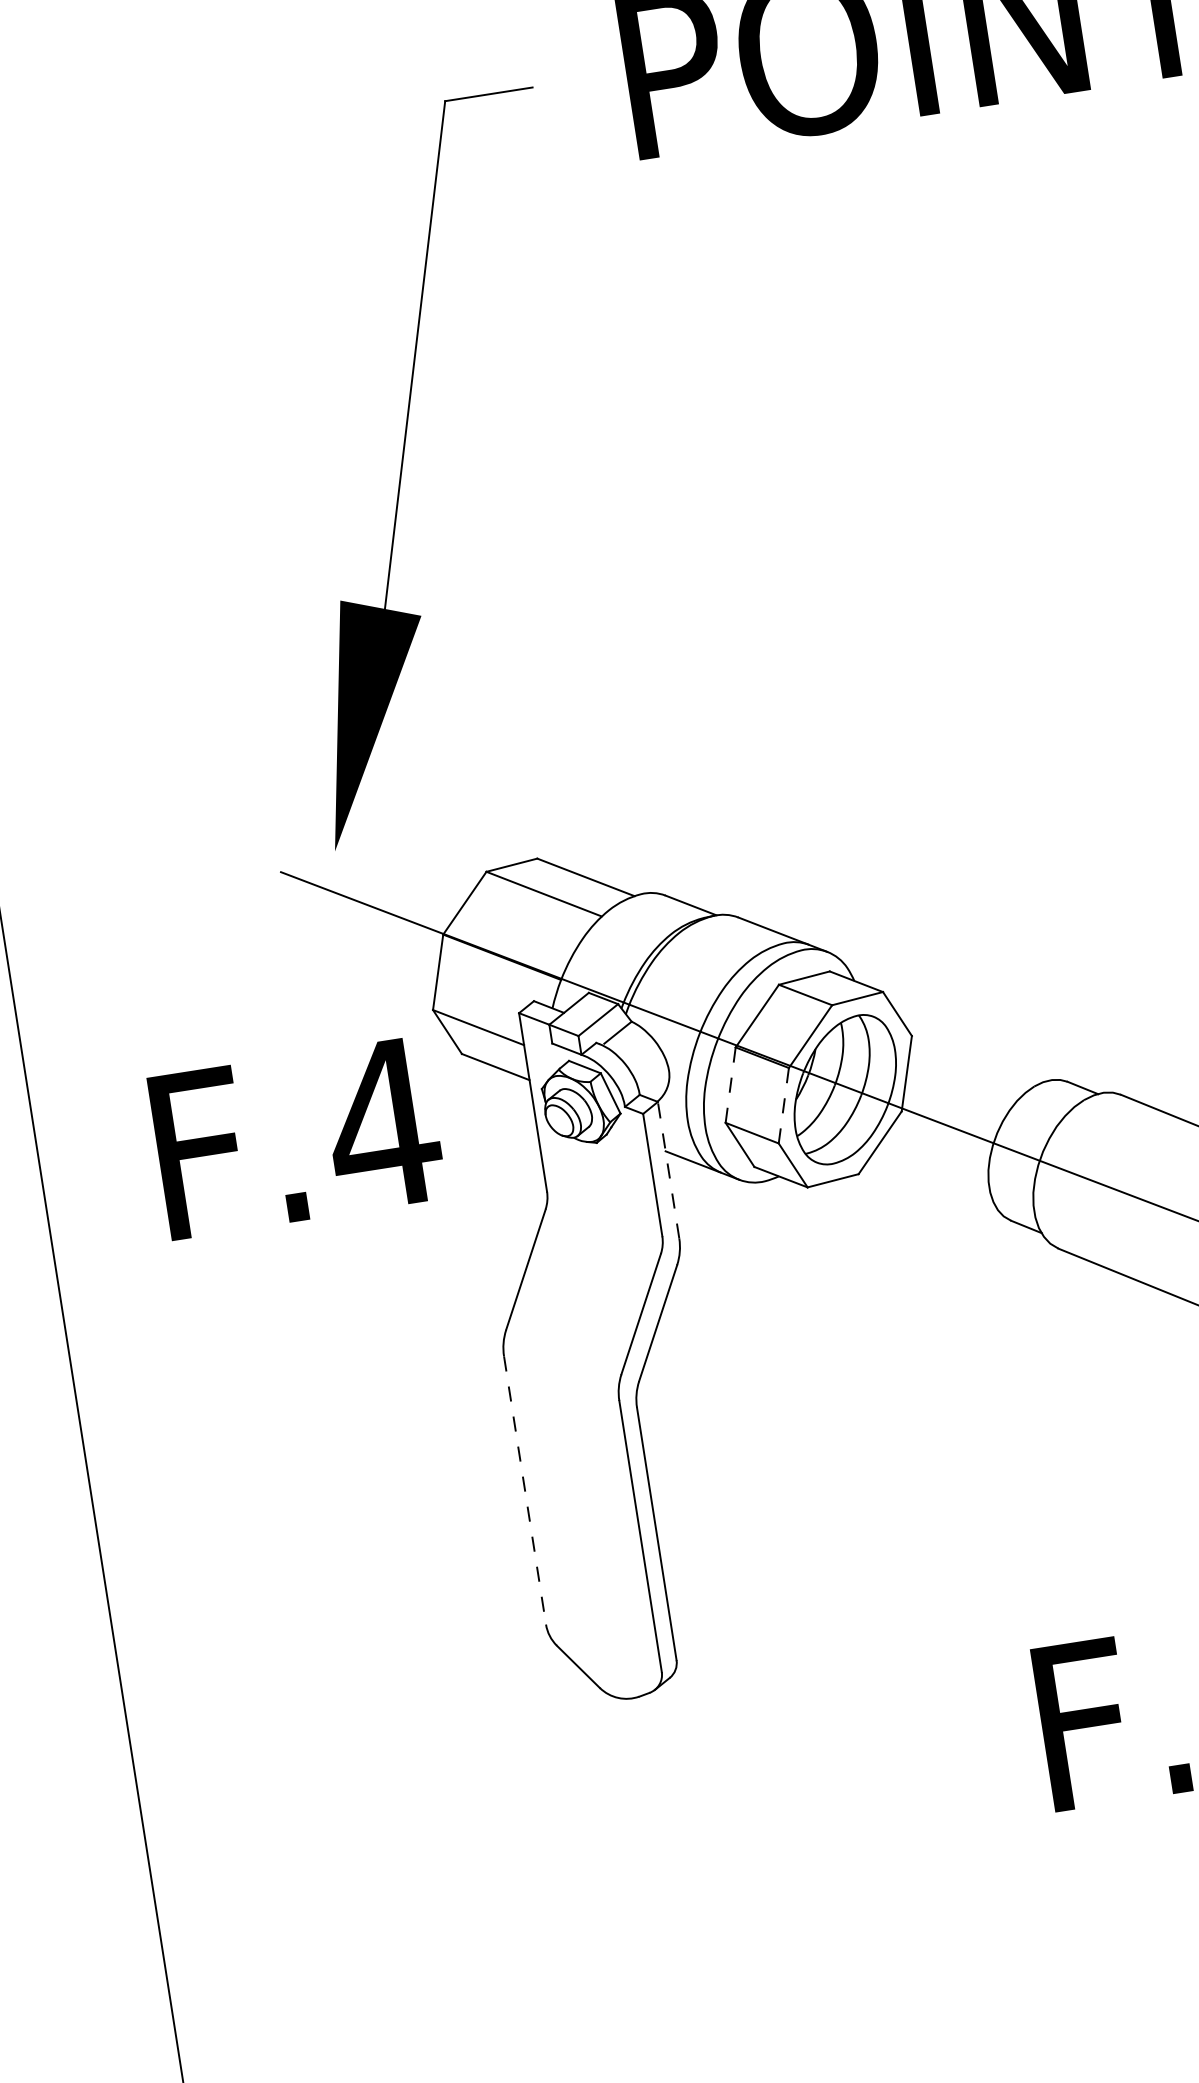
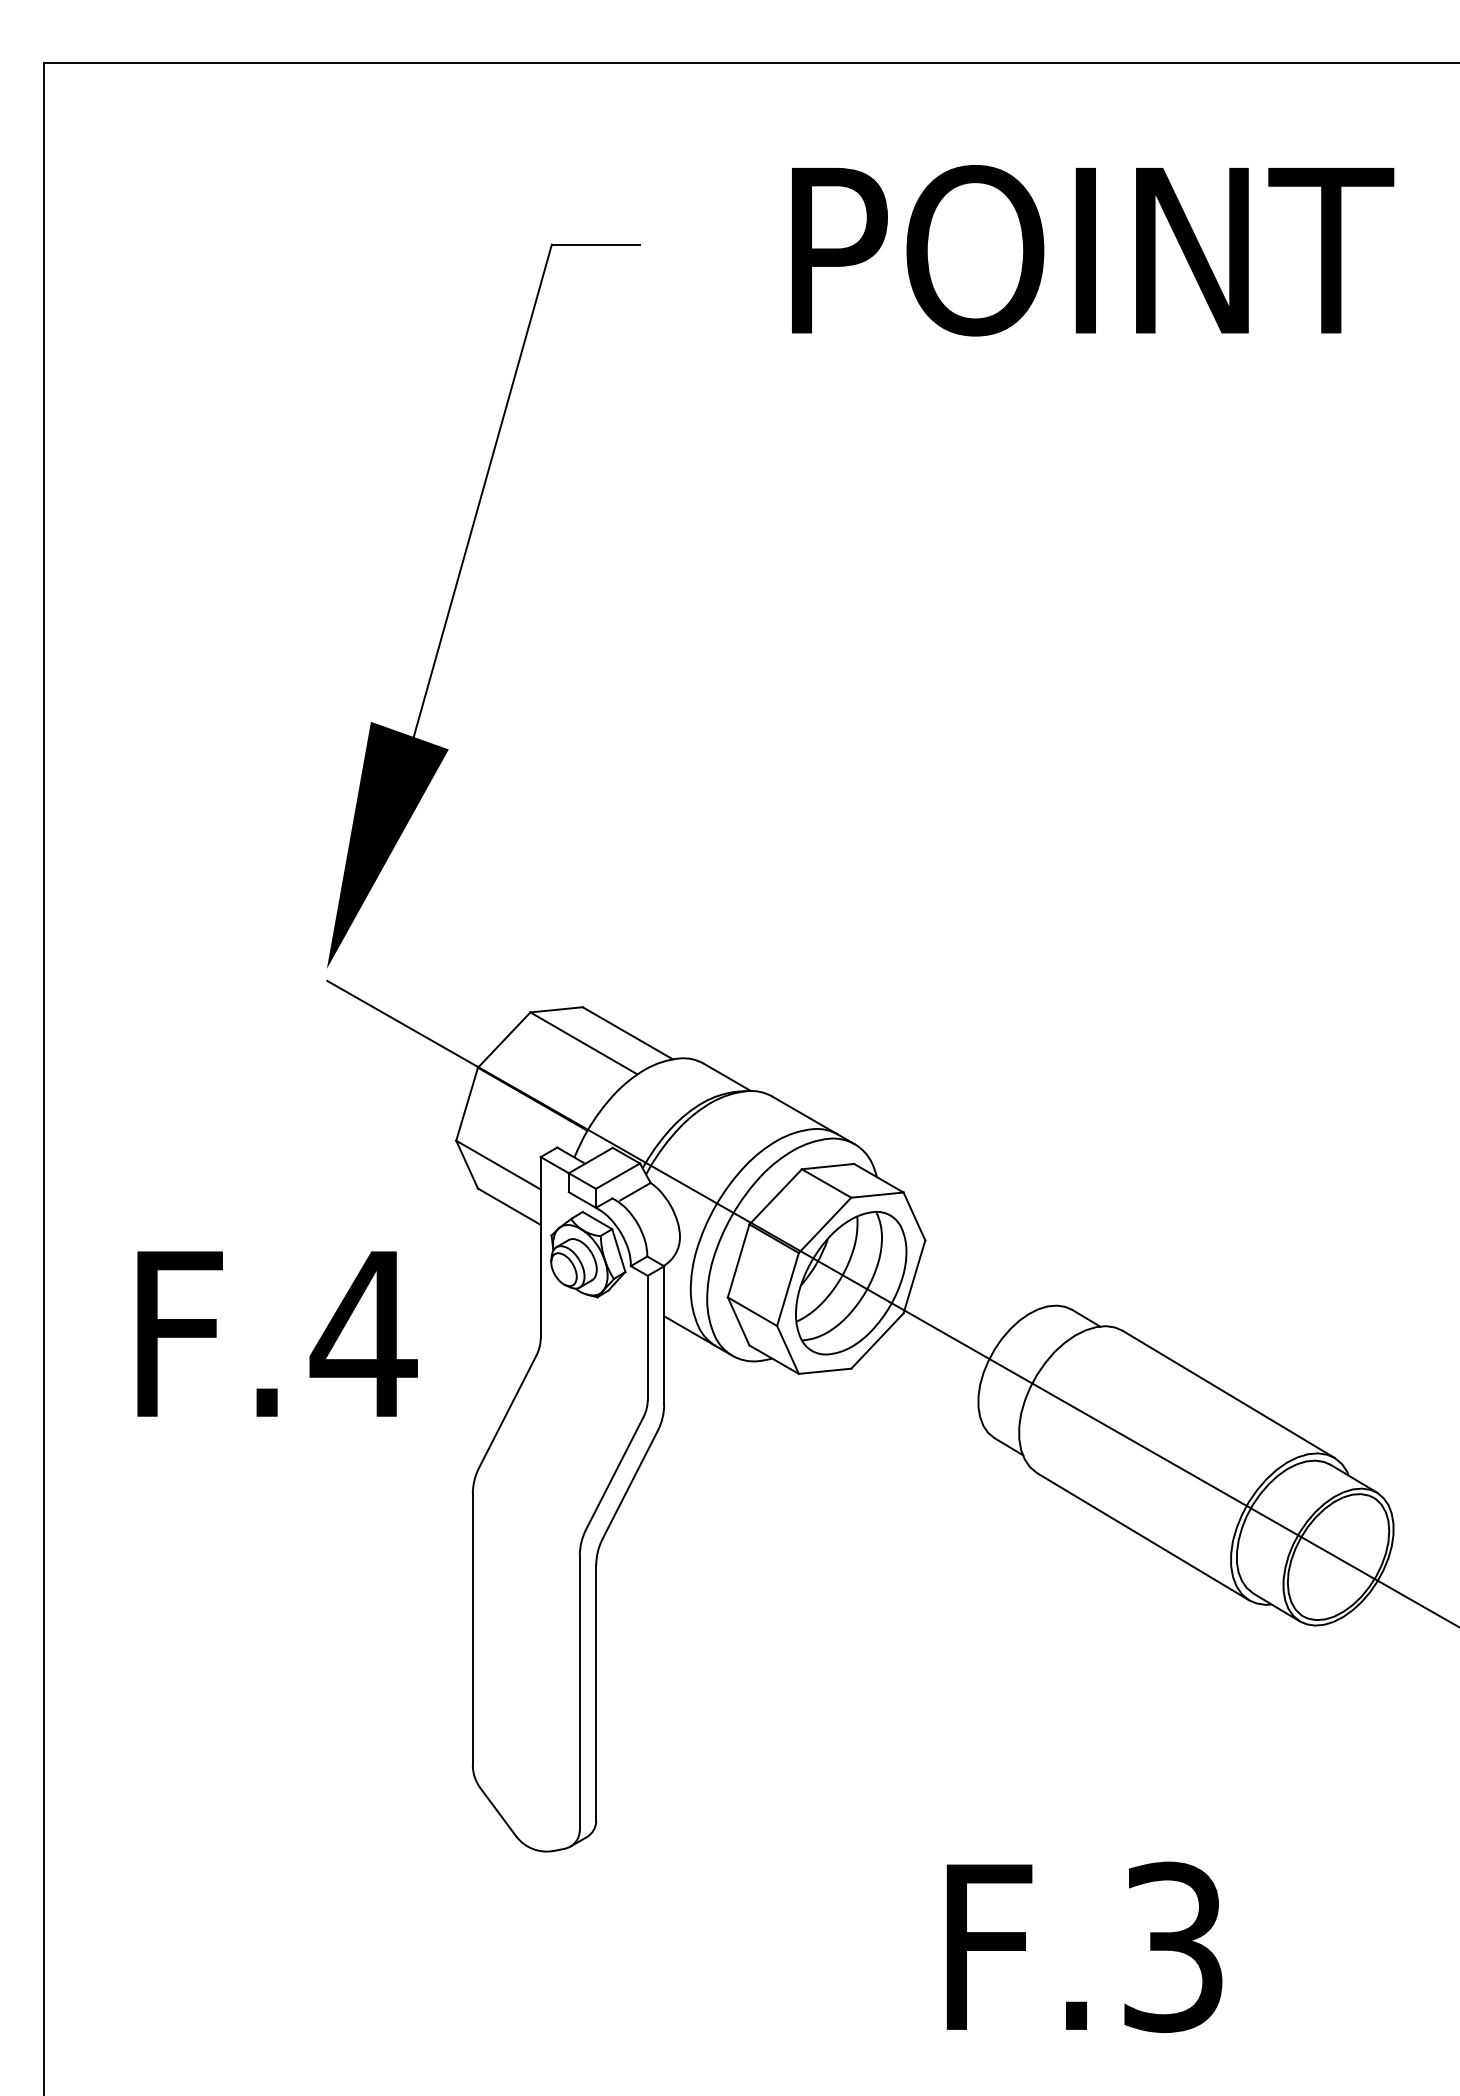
part: (403, 463) -> (454, 596), moved
line: (730, 1084) -> (738, 1260), dashed -> solid
line: (784, 1105) -> (788, 1289), dashed -> solid
text: (297, 1137) -> (277, 1333), moved
line: (668, 1169) -> (664, 1334), dashed -> solid
line: (524, 1490) -> (472, 1629), dashed -> solid

